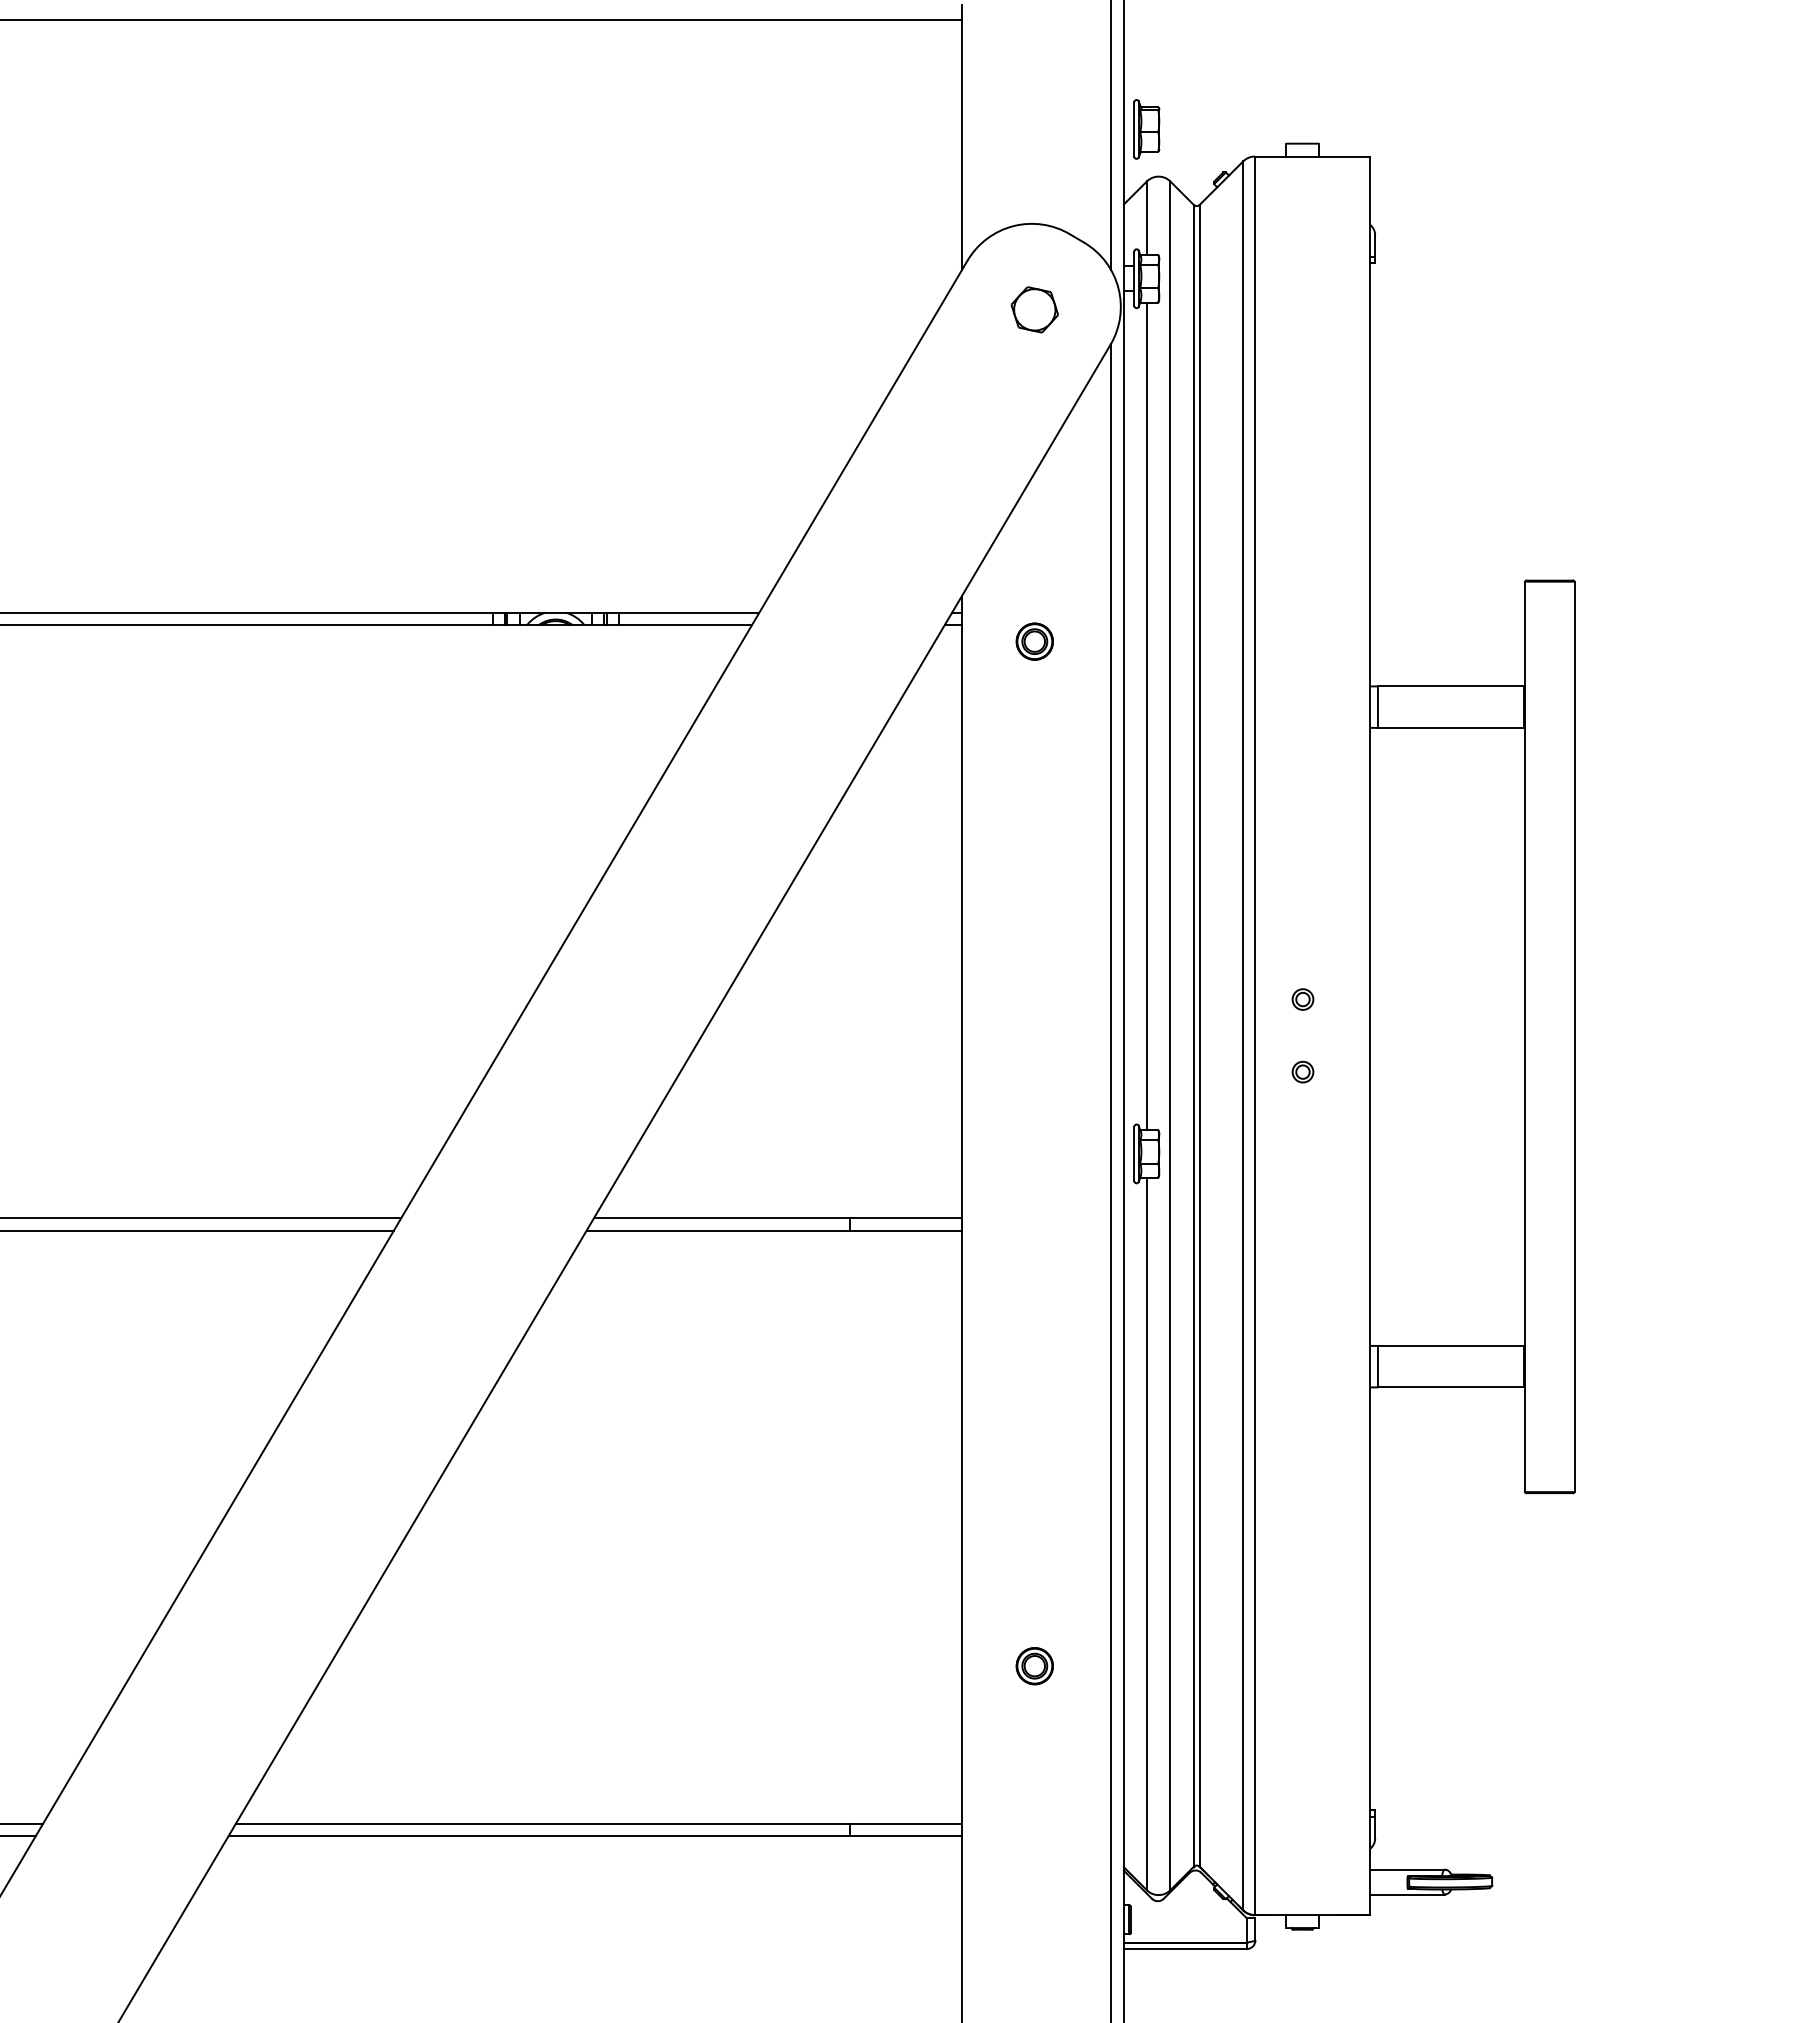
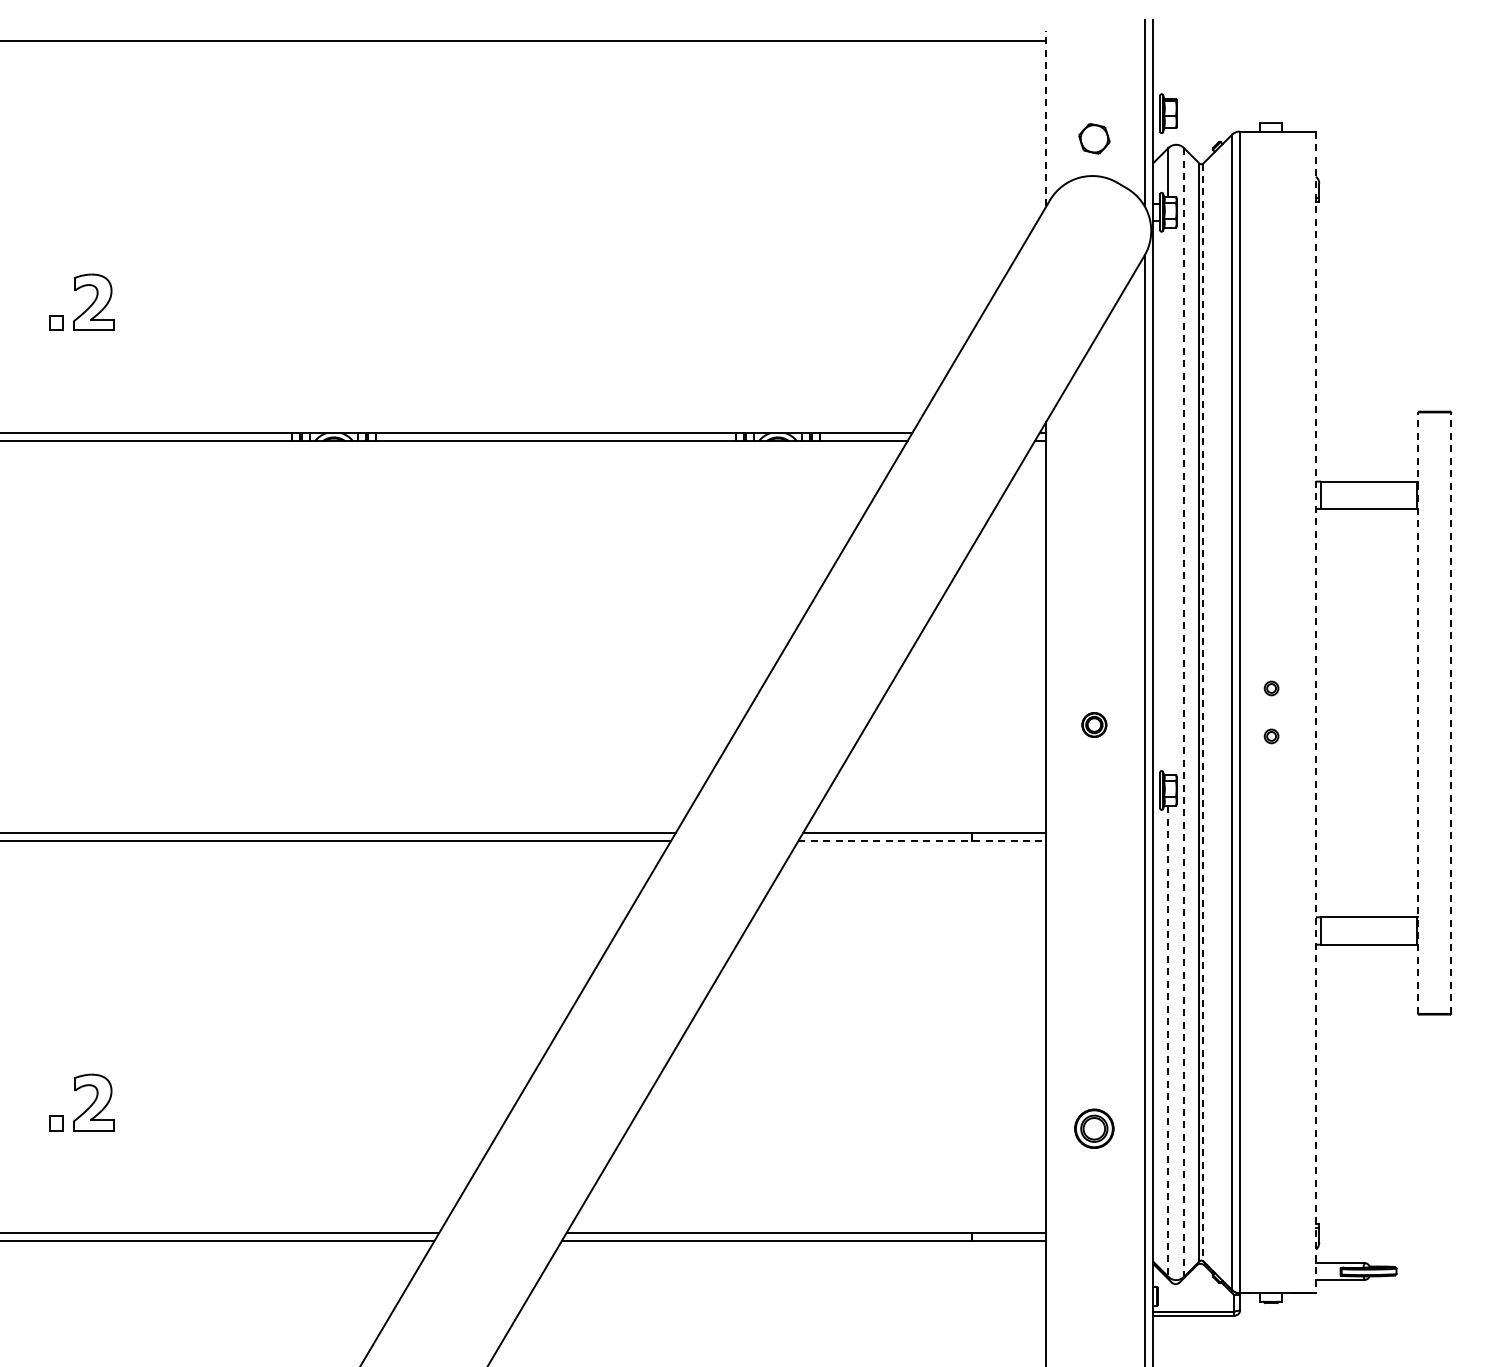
line: (962, 136) -> (1046, 118), solid -> dashed
part: (1034, 309) -> (1094, 138), moved
part: (1034, 640) -> (1094, 724), moved
line: (1146, 716) -> (1168, 501), removed
line: (1169, 1035) -> (1183, 712), solid -> dashed
line: (1199, 1035) -> (1203, 712), solid -> dashed
line: (1369, 1035) -> (1315, 712), solid -> dashed
line: (1525, 1037) -> (1418, 713), solid -> dashed
line: (1575, 1037) -> (1451, 713), solid -> dashed
line: (774, 1231) -> (922, 841), solid -> dashed
line: (1146, 1535) -> (1168, 1042), solid -> dashed
part: (1034, 1665) -> (1094, 1128), size x1.6

